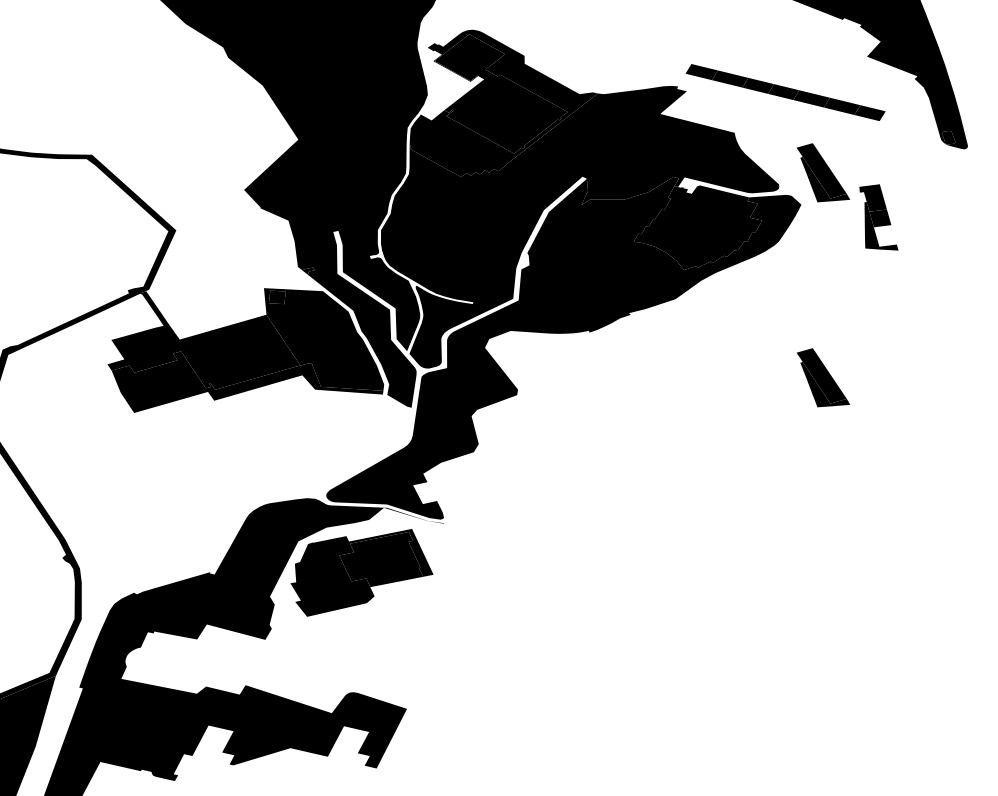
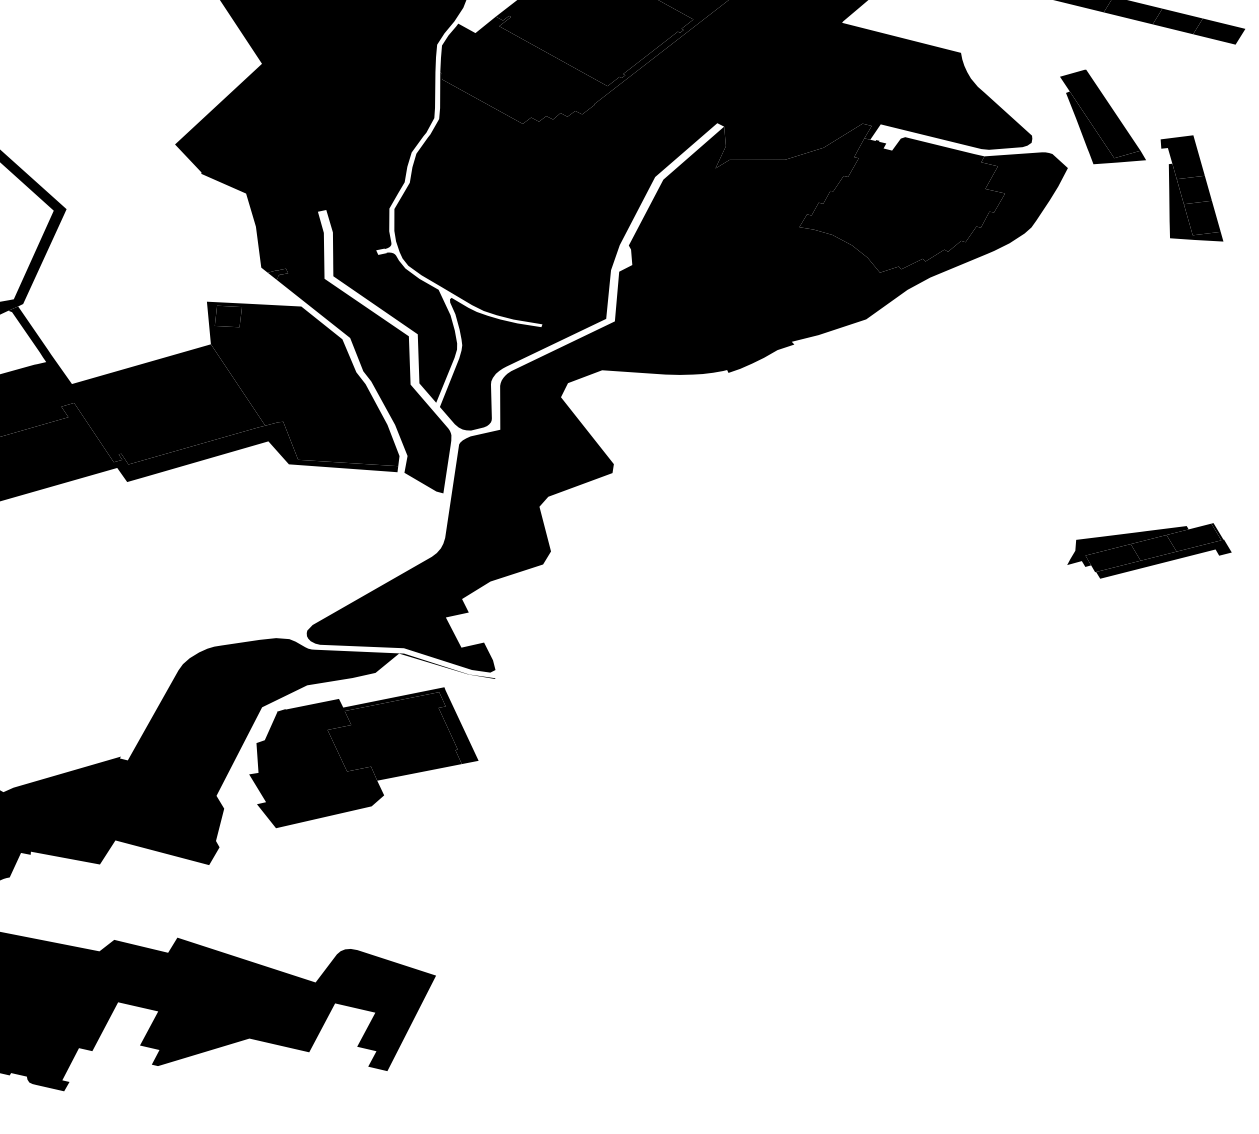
fill: (895, 119) -> (1218, 31), added
fill: (884, 235) -> (1200, 217), added
part: (822, 377) -> (1101, 444), removed
part: (852, 443) -> (1149, 550), added

